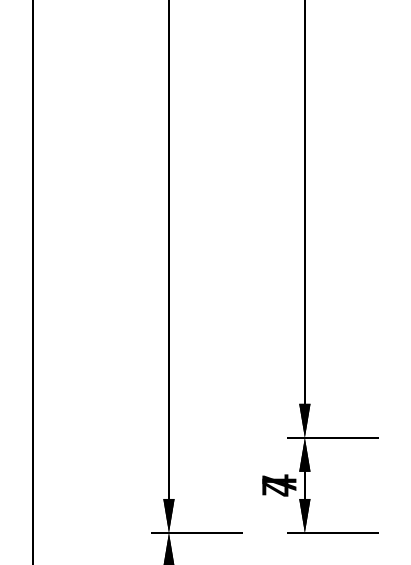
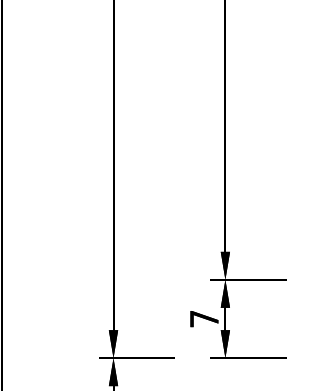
text: (279, 485) -> (204, 319), 4 -> 7

